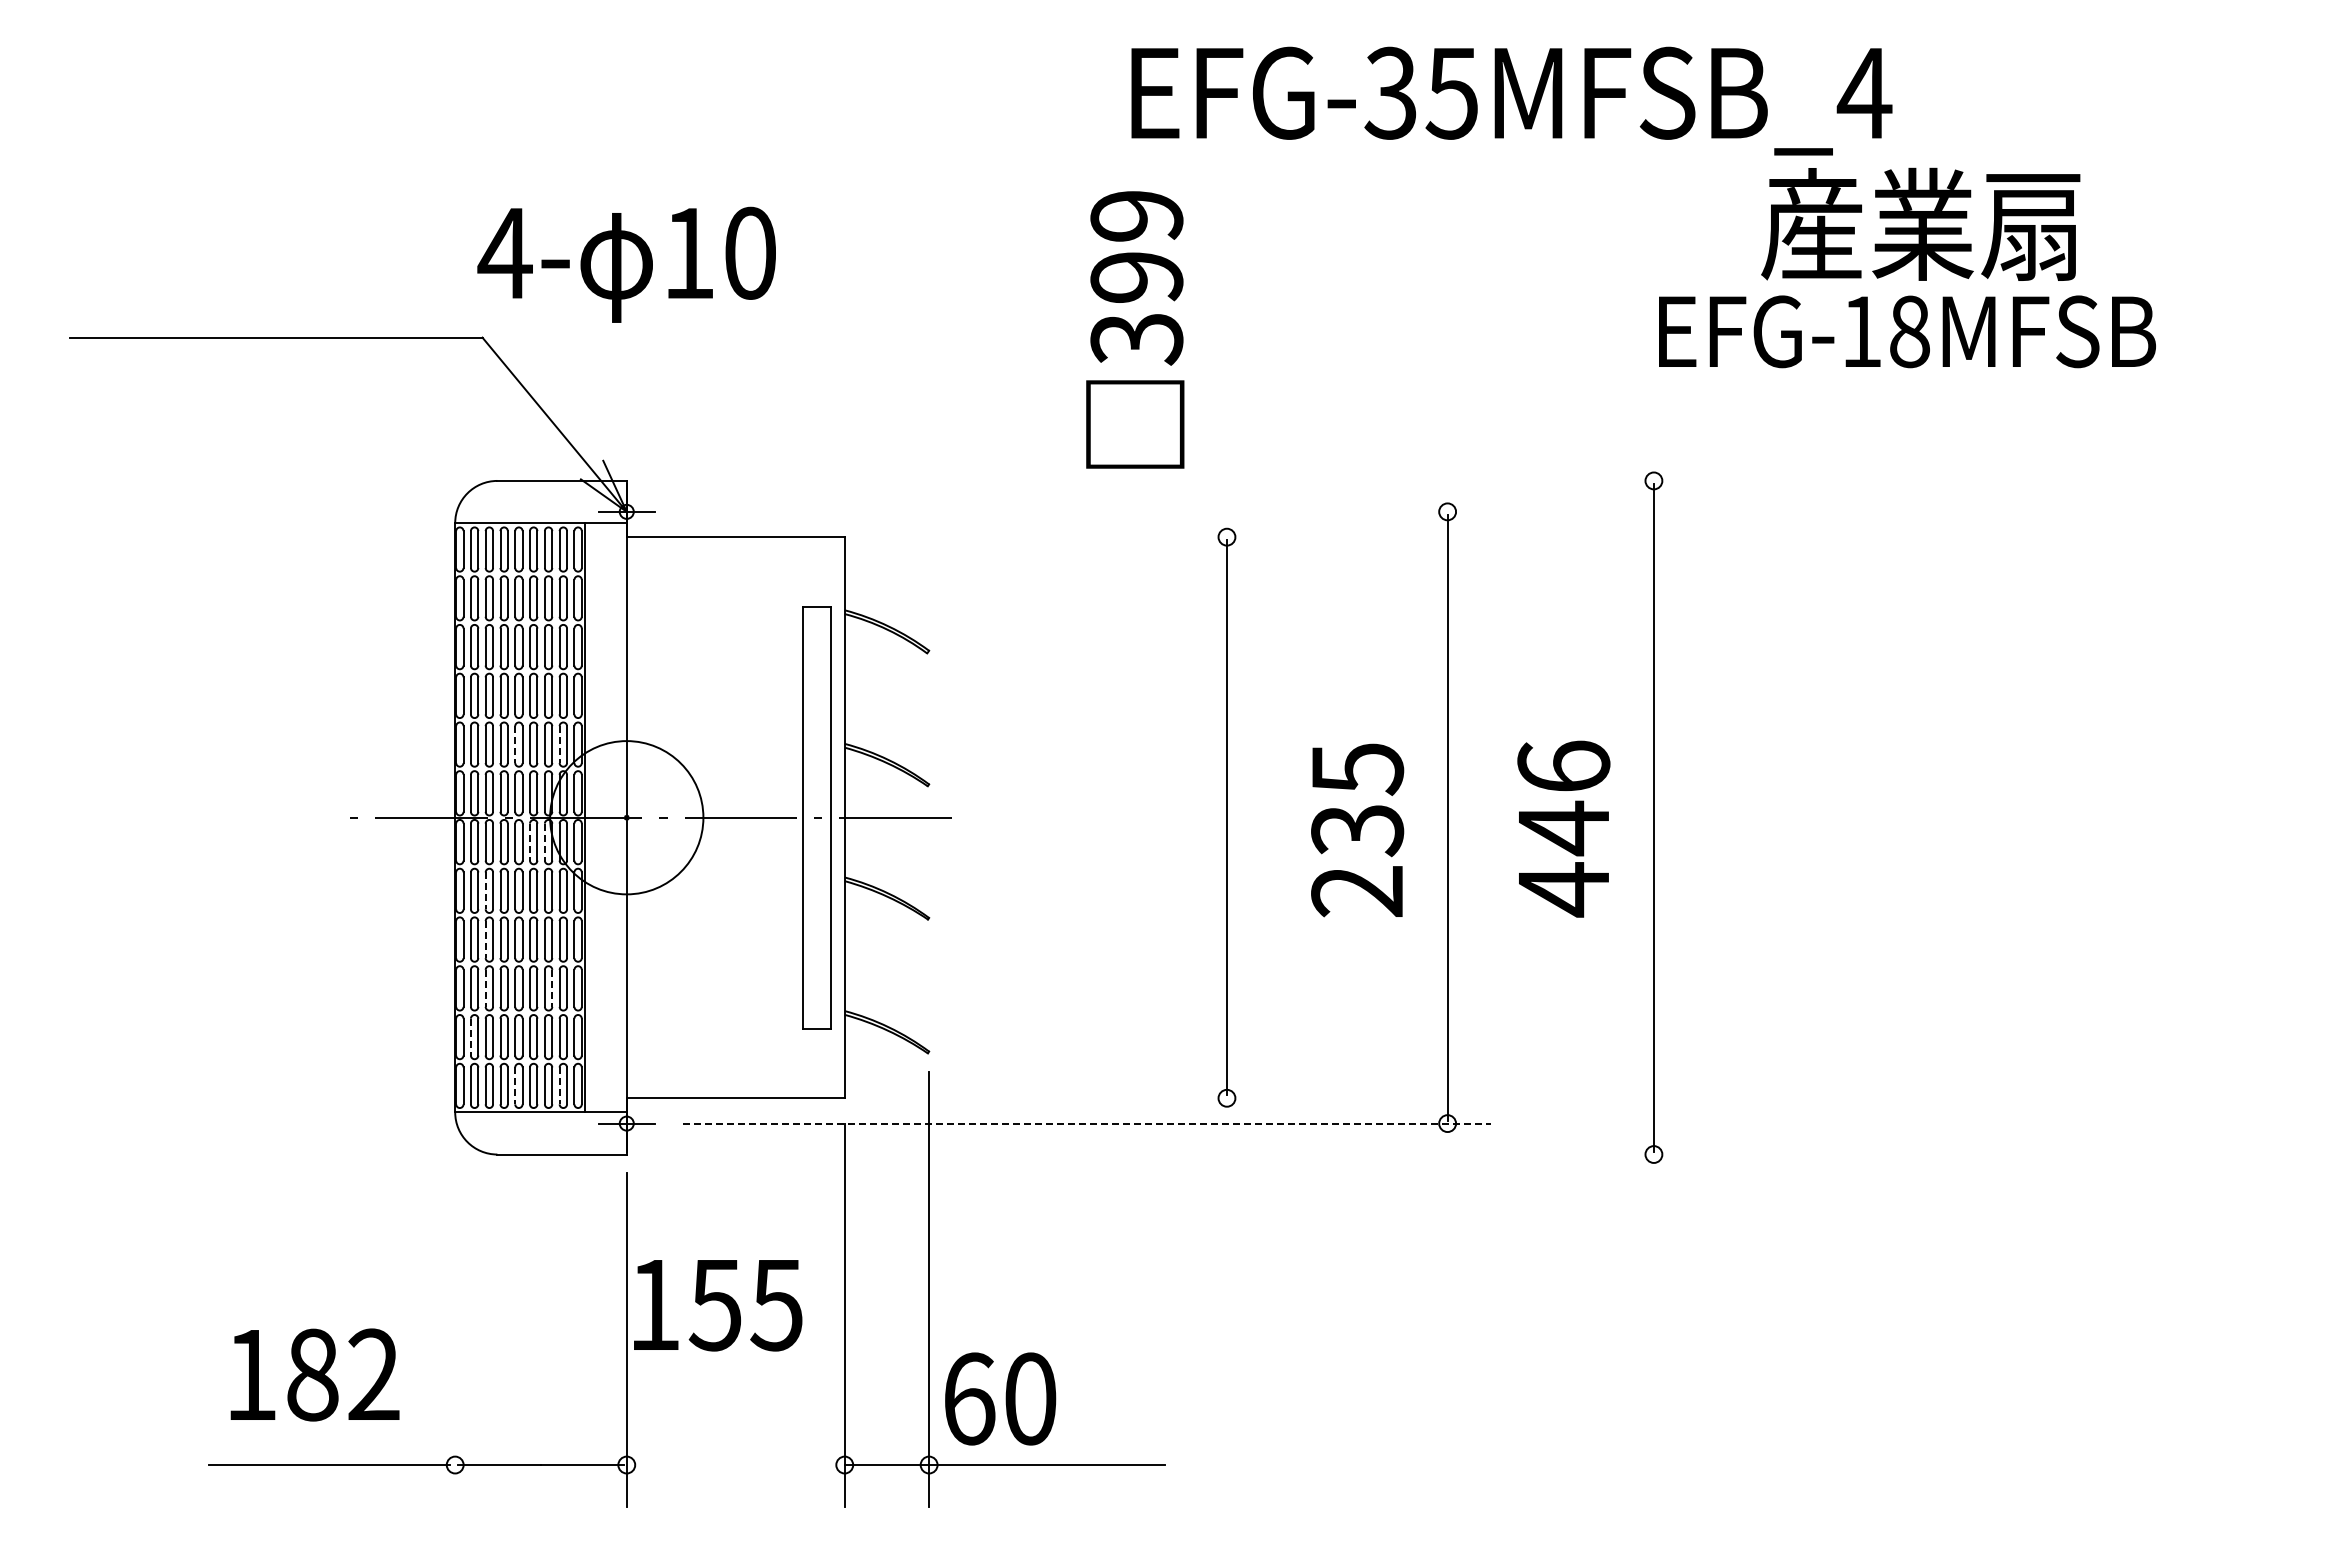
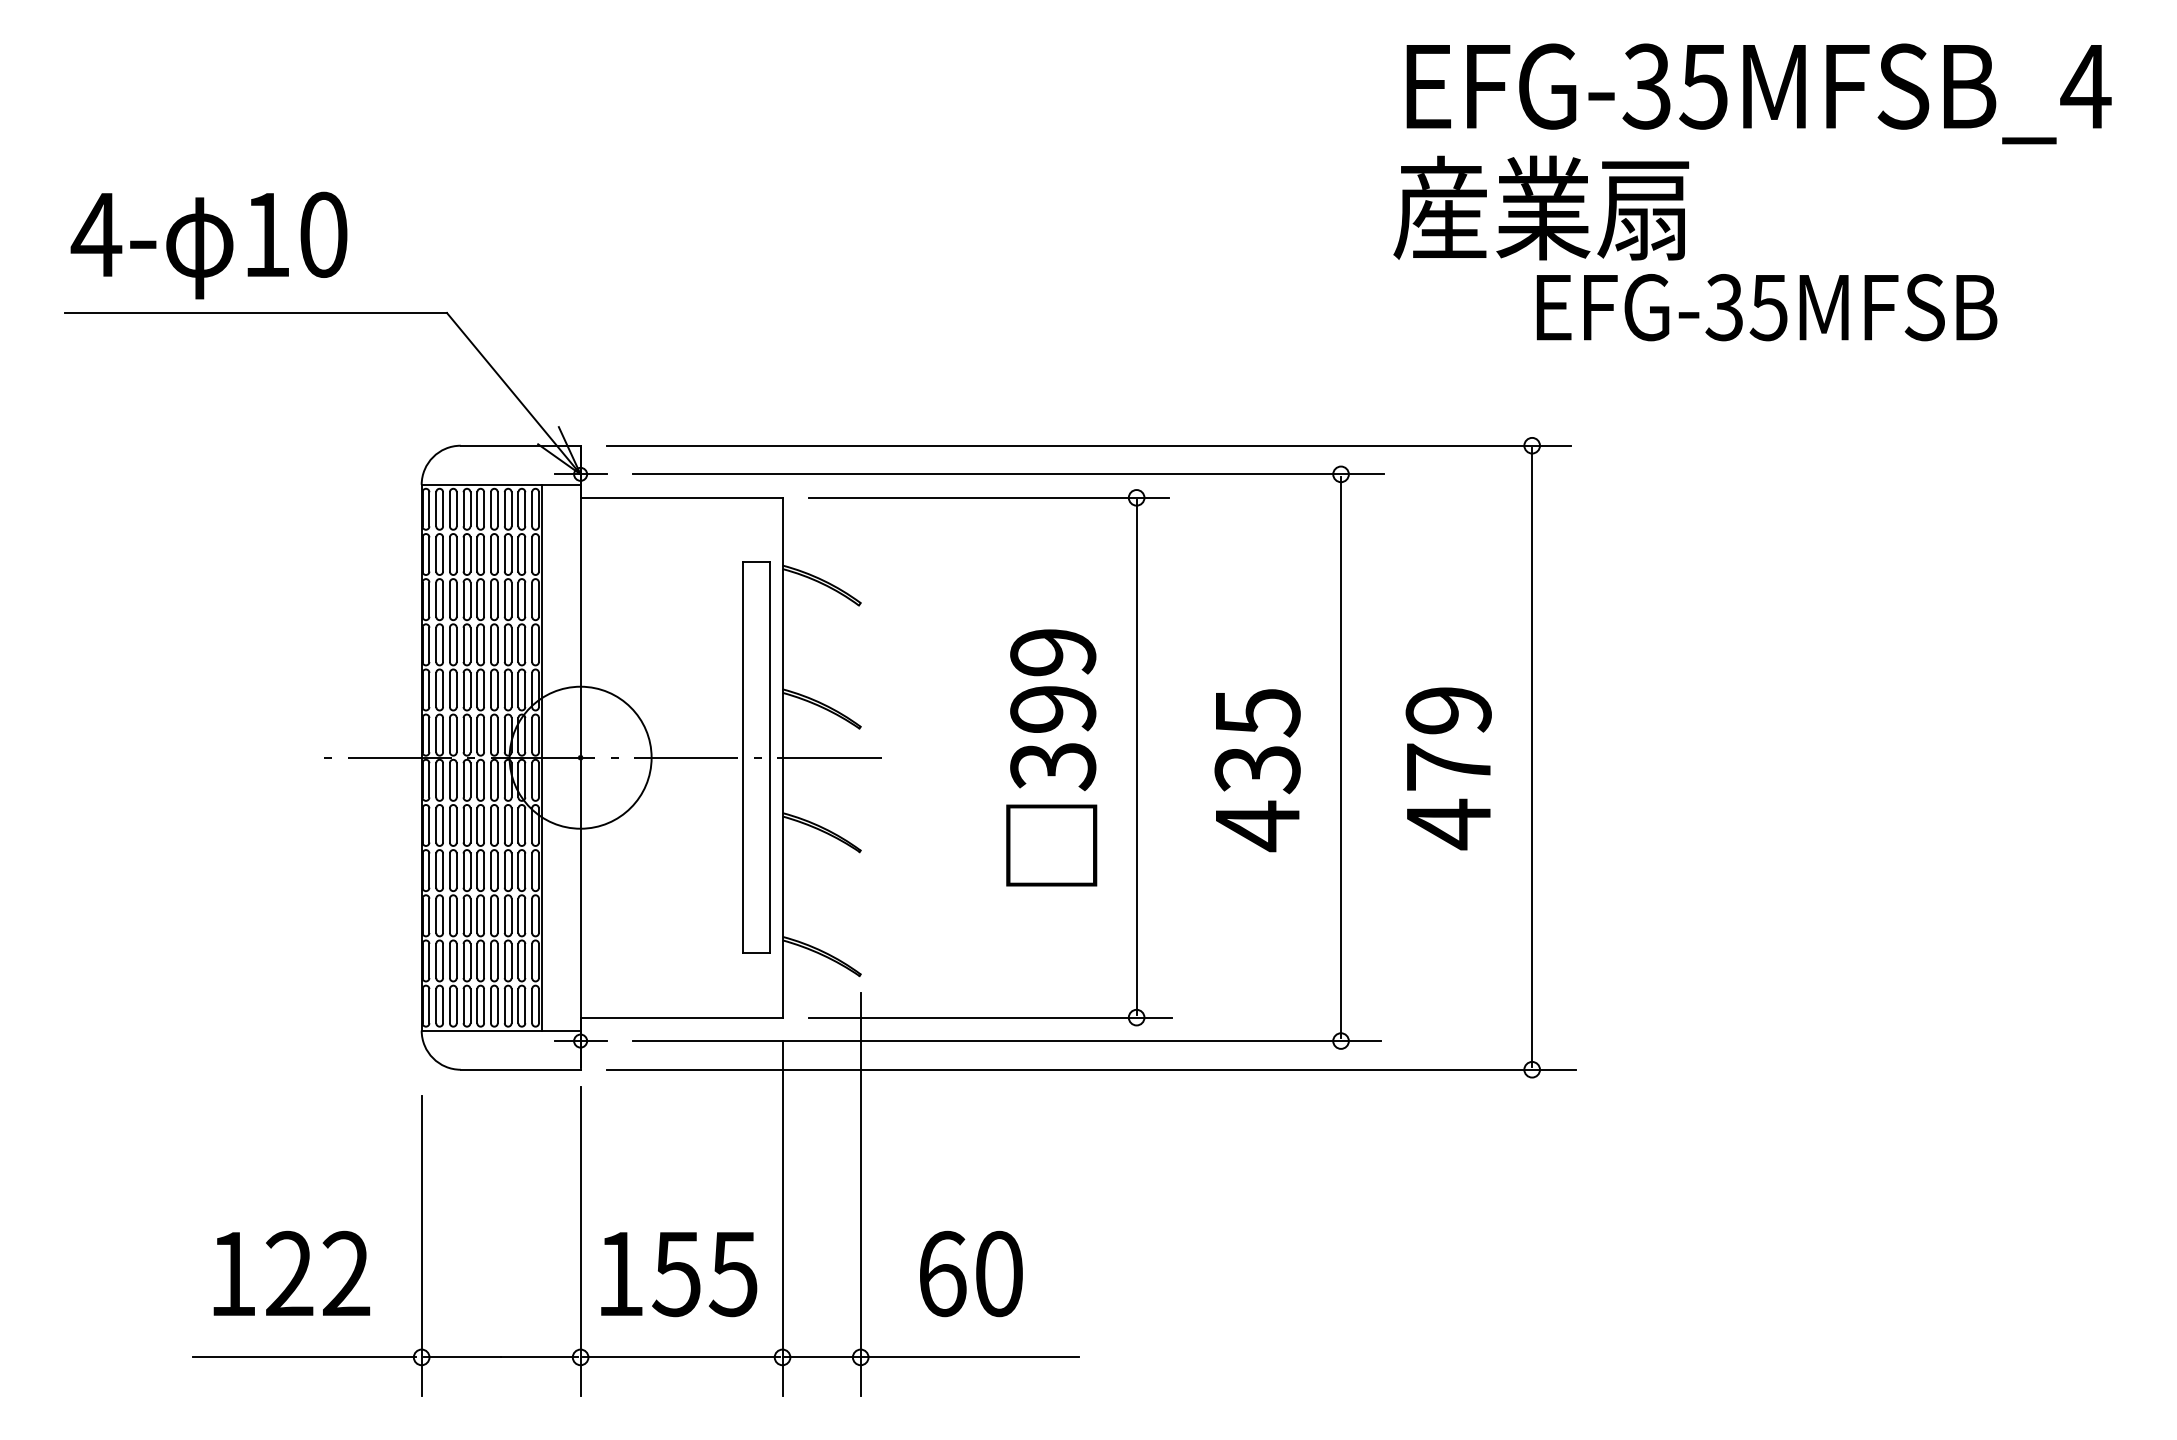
text: (1511, 100) -> (1758, 93), moved
text: (1920, 223) -> (1541, 207), moved
text: (626, 264) -> (208, 245), moved
text: (1135, 329) -> (1051, 757), moved
text: (1885, 331) -> (1746, 307), EFG-18MFSB -> EFG-35MFSB
line: (1174, 480) -> (1088, 445), added
line: (1088, 511) -> (1008, 474), added
line: (1066, 537) -> (987, 498), added
line: (515, 745) -> (477, 690), dashed -> solid
line: (559, 745) -> (518, 690), dashed -> solid
text: (1563, 798) -> (1448, 739), 446 -> 479
line: (530, 842) -> (491, 780), dashed -> solid
line: (544, 842) -> (504, 780), dashed -> solid
line: (485, 891) -> (449, 826), dashed -> solid
text: (1356, 891) -> (1256, 826), 235 -> 435
line: (485, 940) -> (449, 871), dashed -> solid
line: (485, 988) -> (449, 915), dashed -> solid
line: (552, 988) -> (511, 915), dashed -> solid
line: (470, 1037) -> (435, 961), dashed -> solid
line: (515, 1086) -> (477, 1006), dashed -> solid
line: (559, 1086) -> (518, 1006), dashed -> solid
line: (1068, 1098) -> (989, 1017), added
line: (1087, 1123) -> (1007, 1040), dashed -> solid
line: (1177, 1154) -> (1090, 1069), added
text: (718, 1305) -> (679, 1274), moved
line: (455, 1344) -> (421, 1245), added
text: (312, 1374) -> (289, 1273), 182 -> 122
text: (1000, 1398) -> (971, 1273), moved
line: (735, 1465) -> (681, 1357), added

